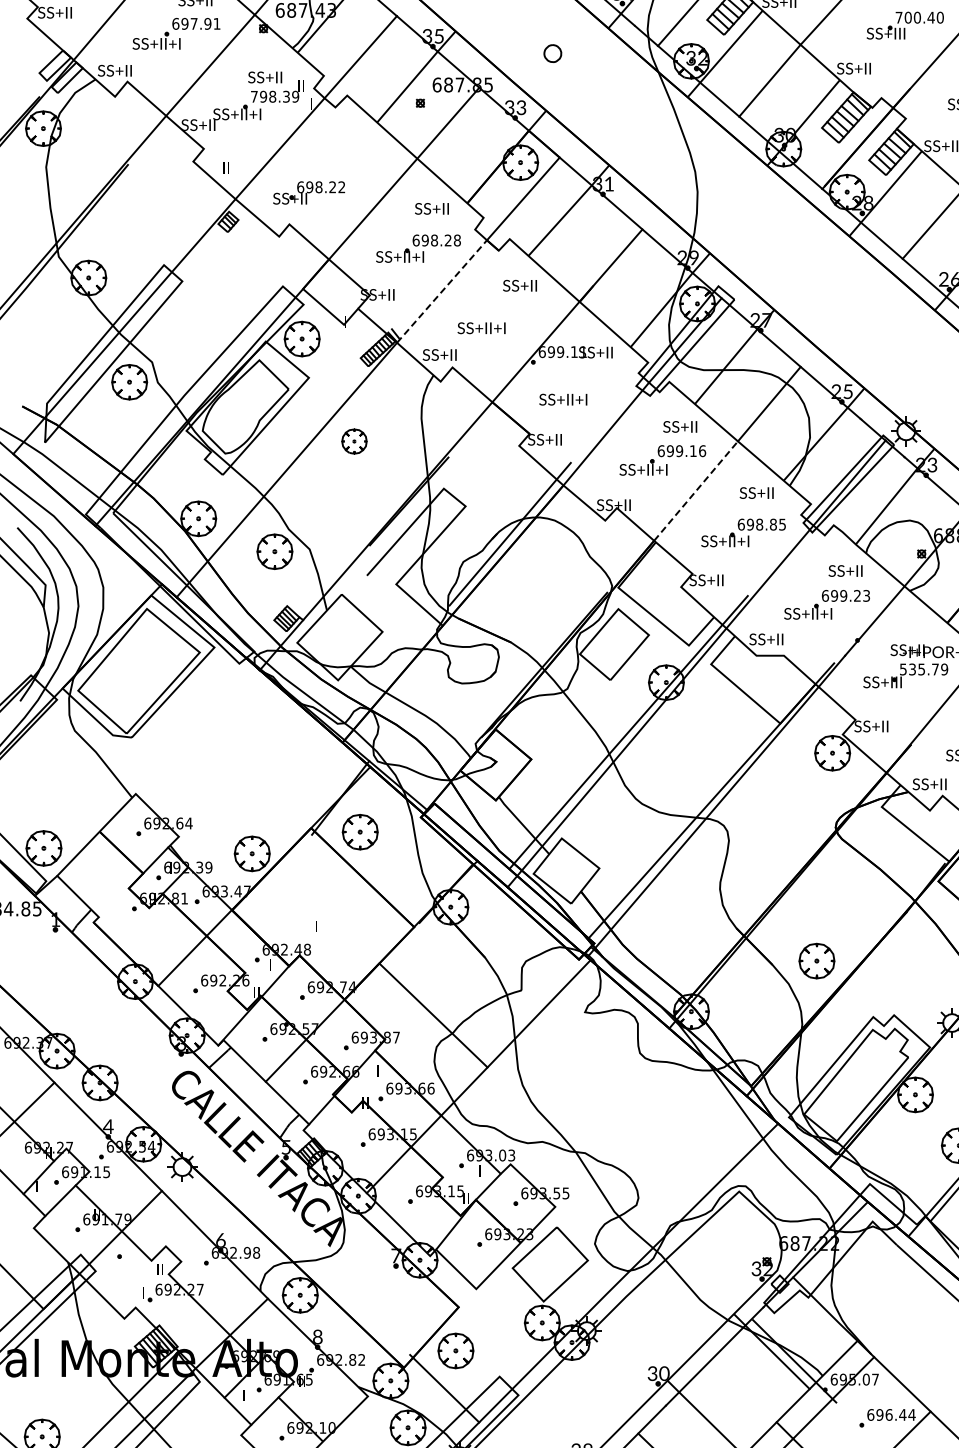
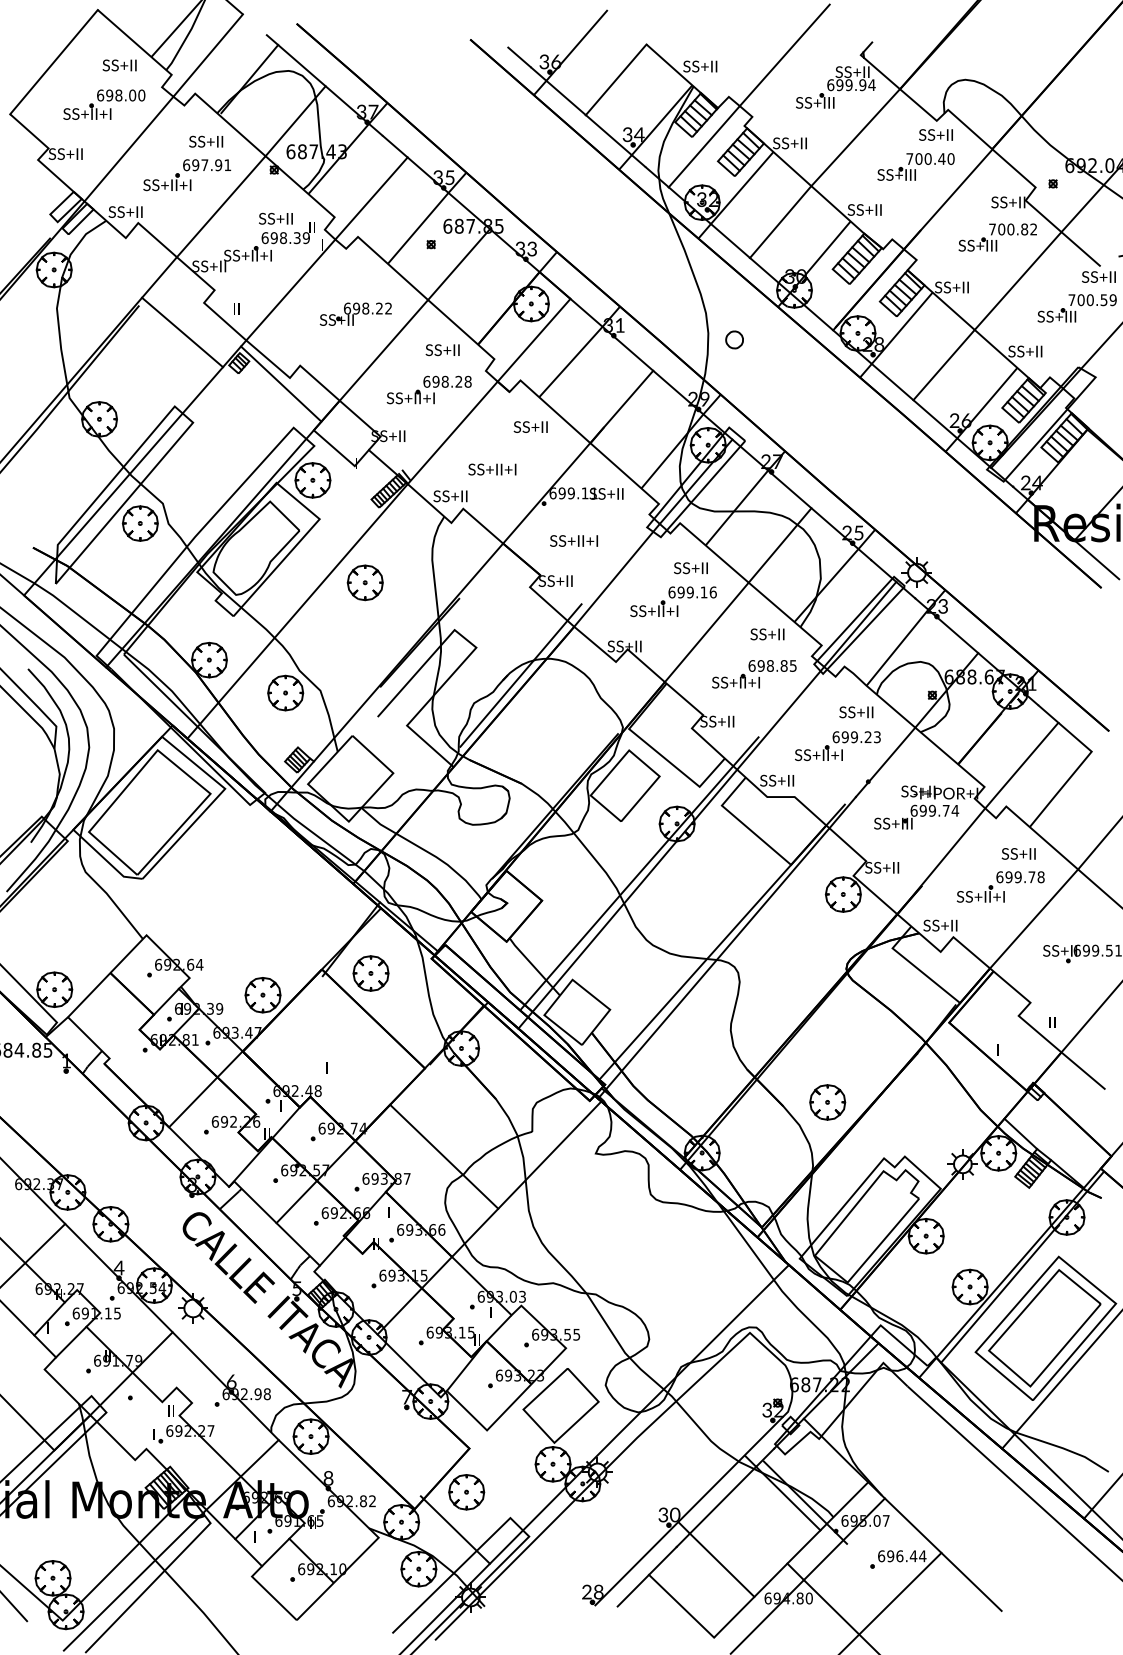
part: (552, 53) -> (734, 339), moved
text: (253, 97) -> (264, 238), 798.39 -> 698.39
line: (171, 191) -> (182, 332), added
part: (308, 192) -> (355, 313), moved
line: (270, 242) -> (281, 383), added
line: (442, 291) -> (453, 432), dashed -> solid
part: (353, 441) -> (364, 582), size x1.43
line: (696, 491) -> (707, 632), dashed -> solid
text: (923, 669) -> (934, 810), 535.79 -> 699.74

